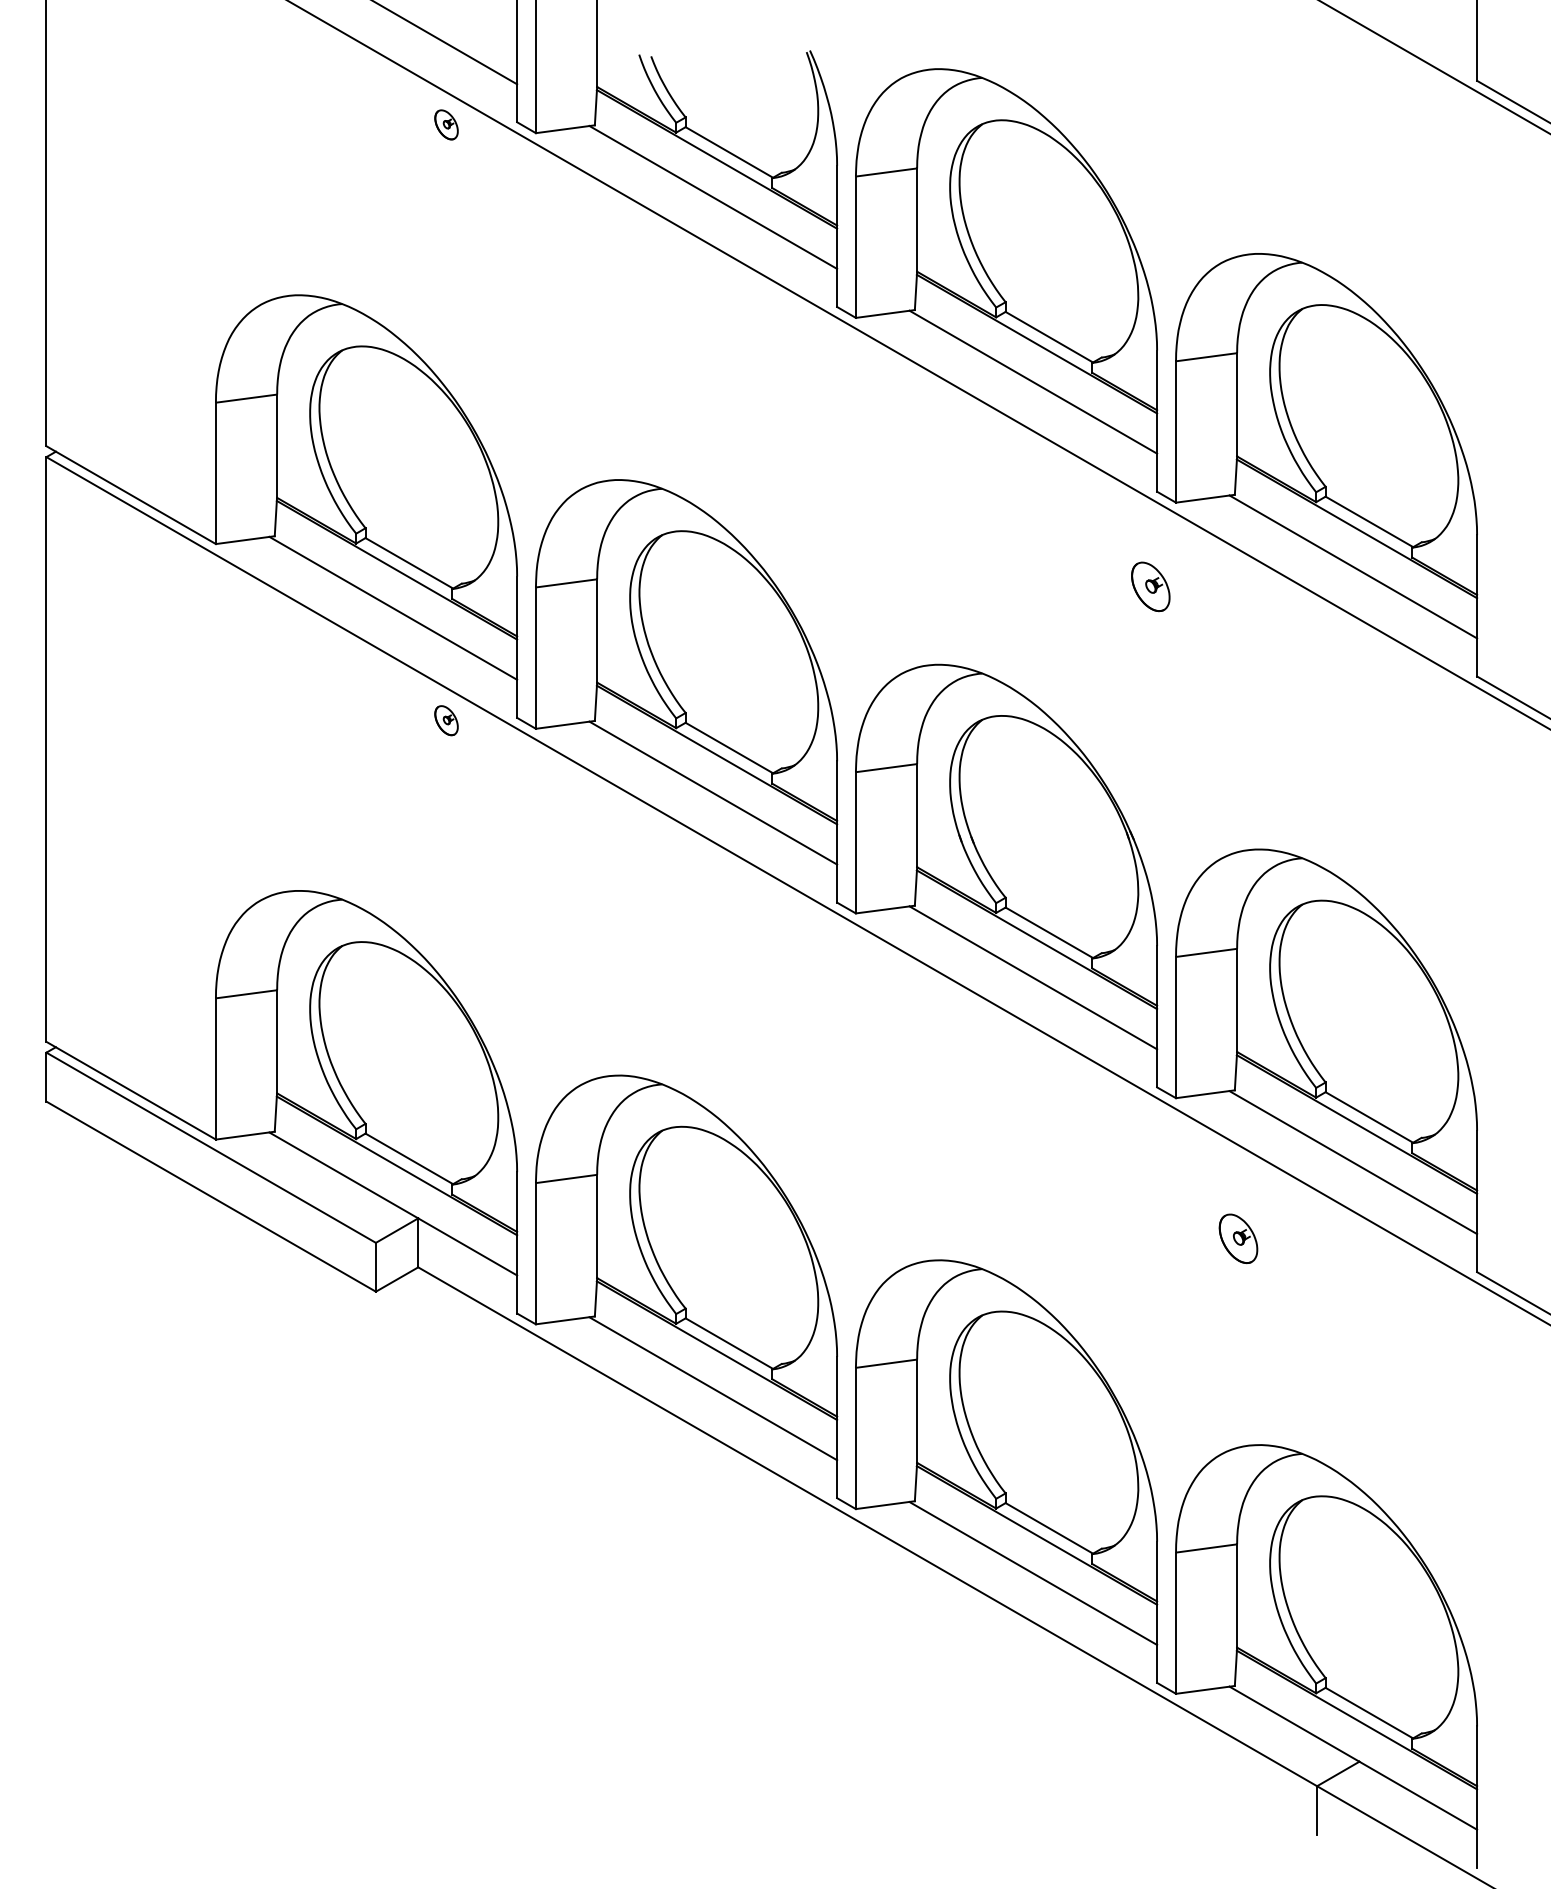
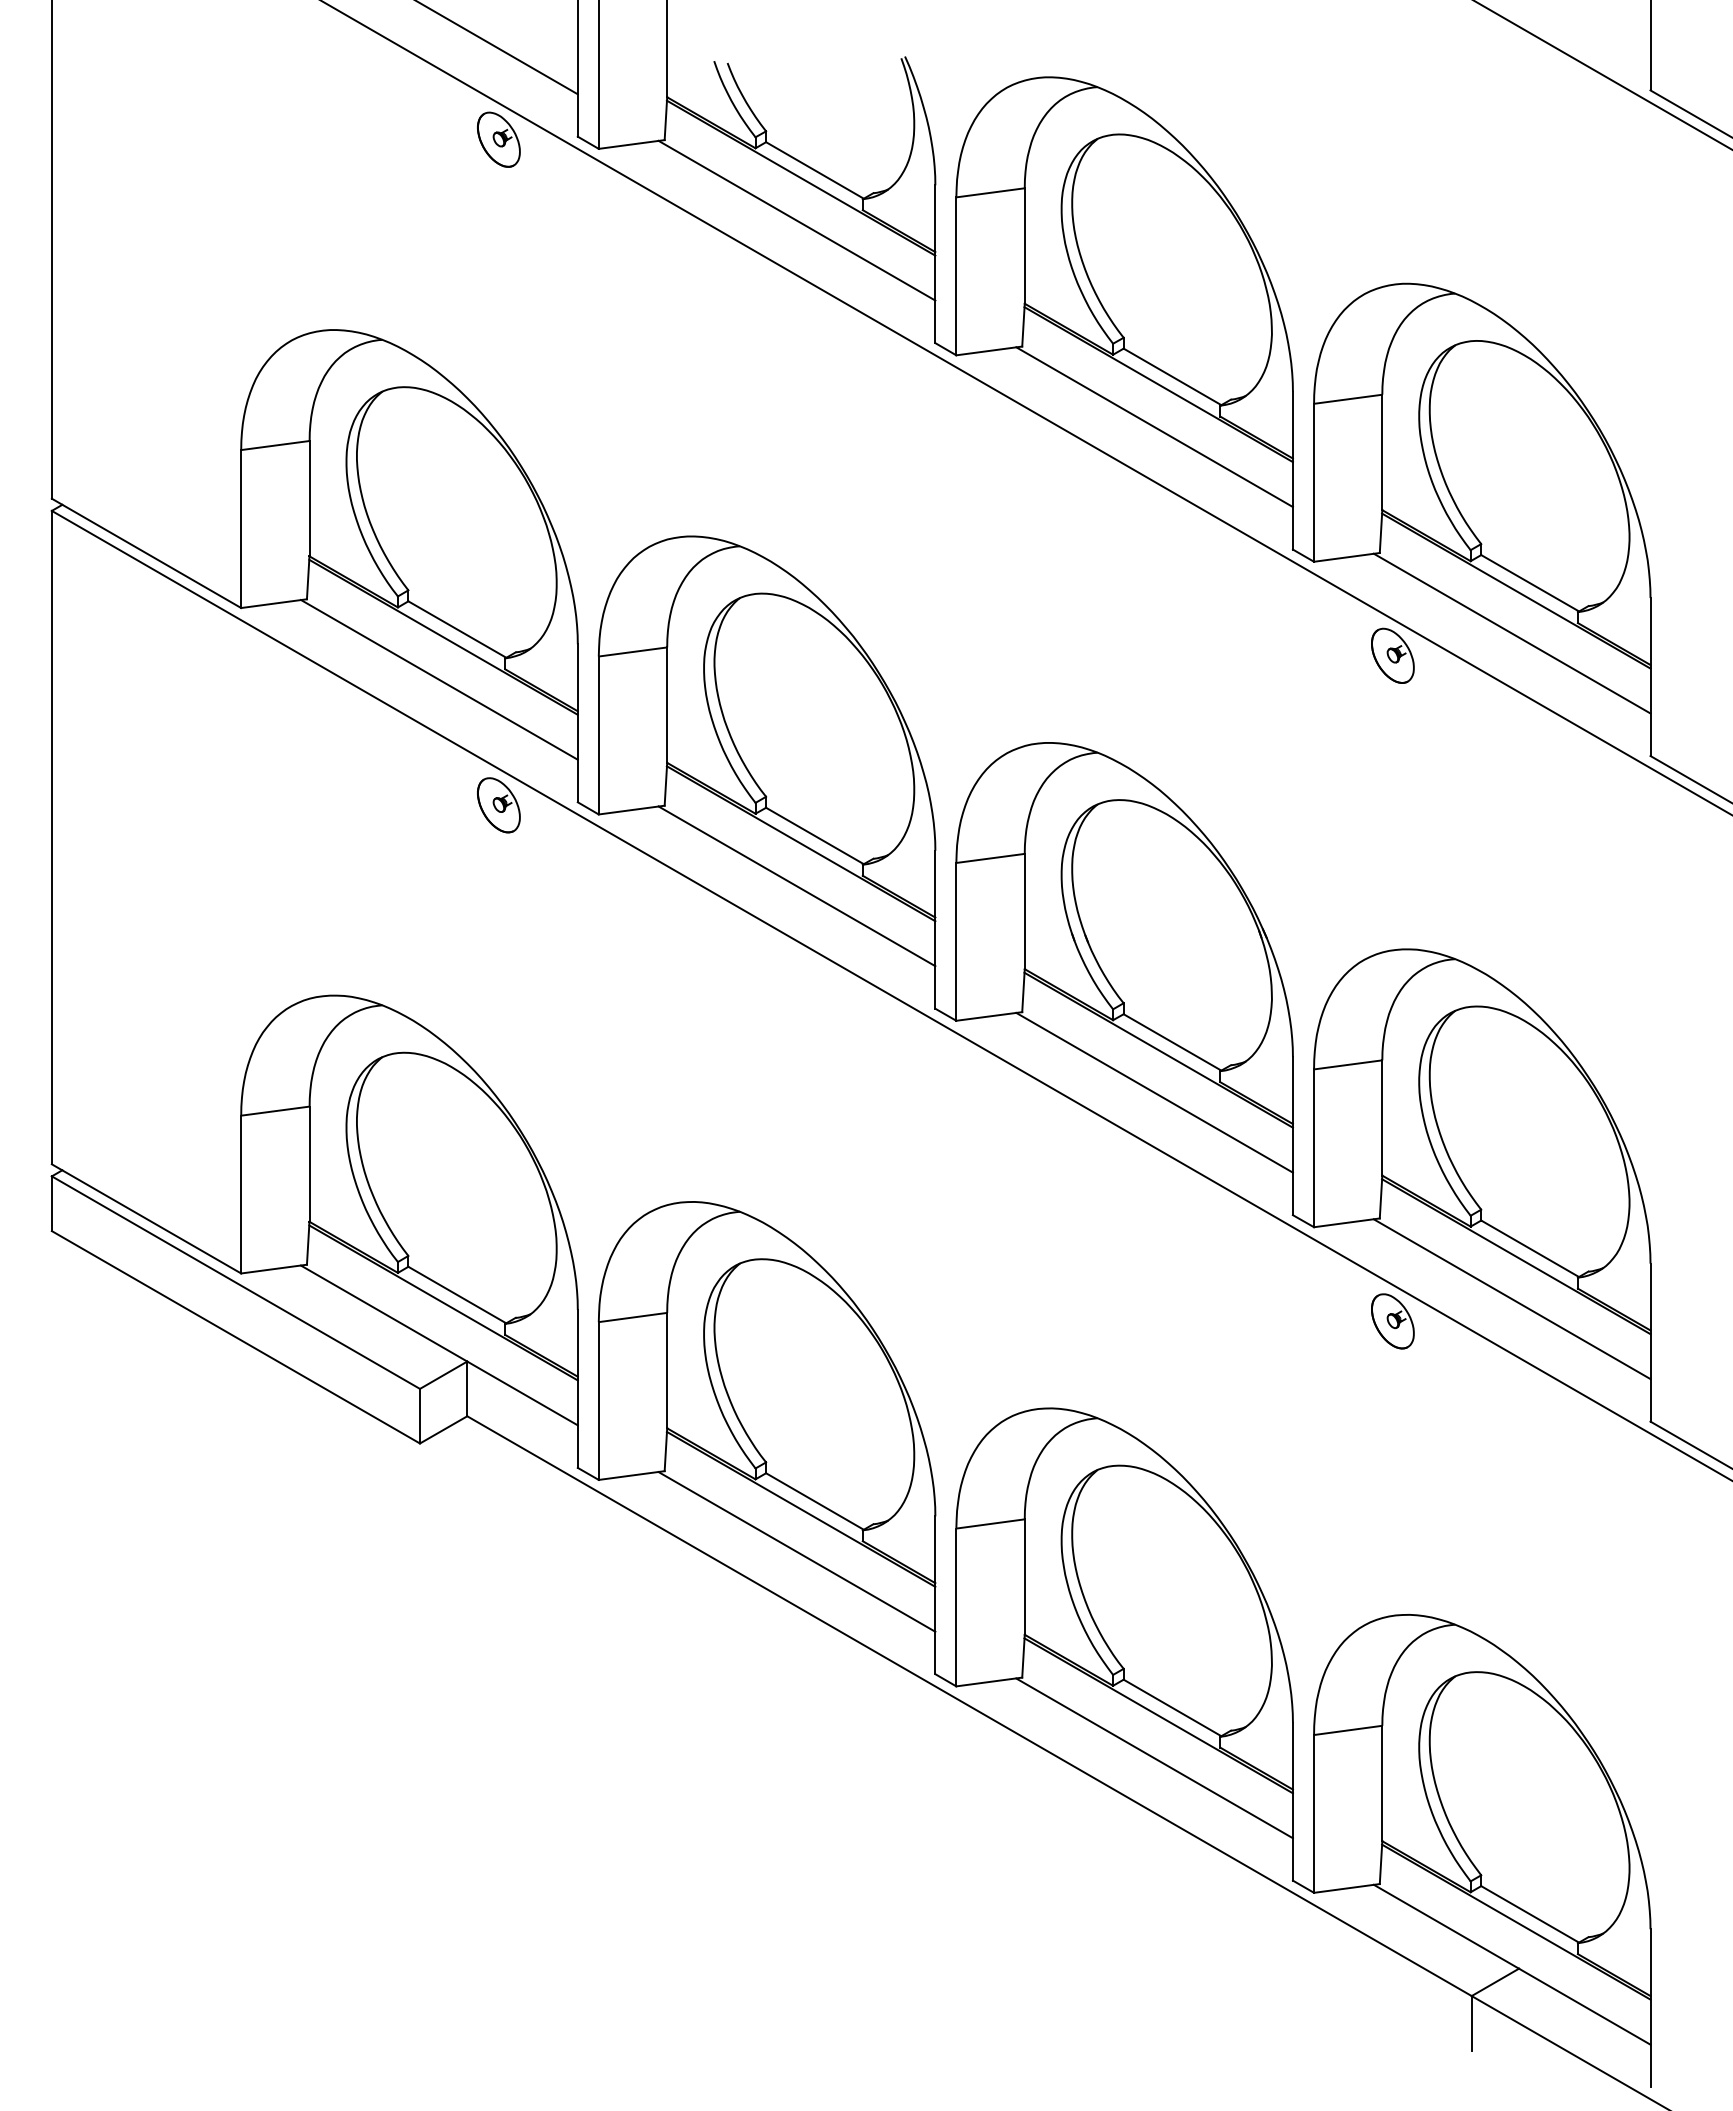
part: (446, 124) -> (498, 139), size x1.67
part: (1150, 586) -> (1392, 655), moved
part: (446, 720) -> (498, 805), size x1.67
part: (1238, 1238) -> (1392, 1321), moved

